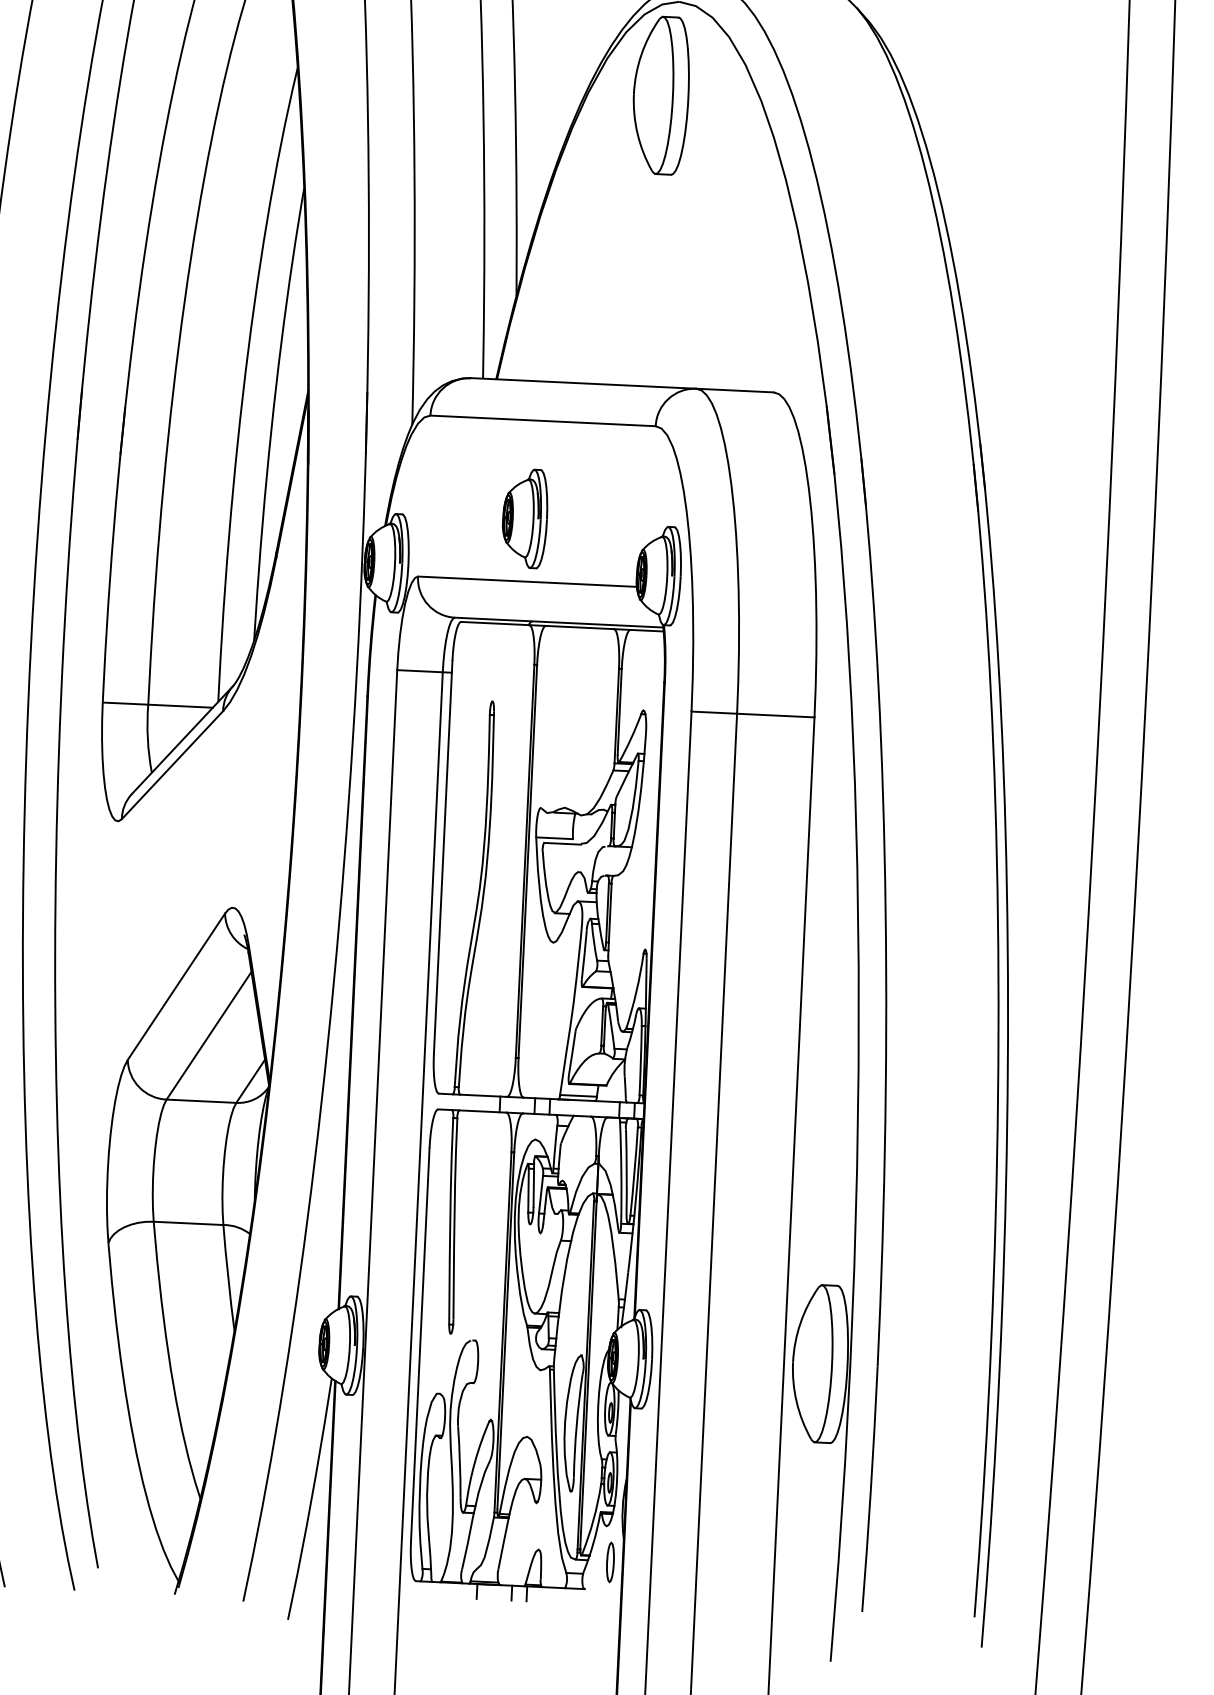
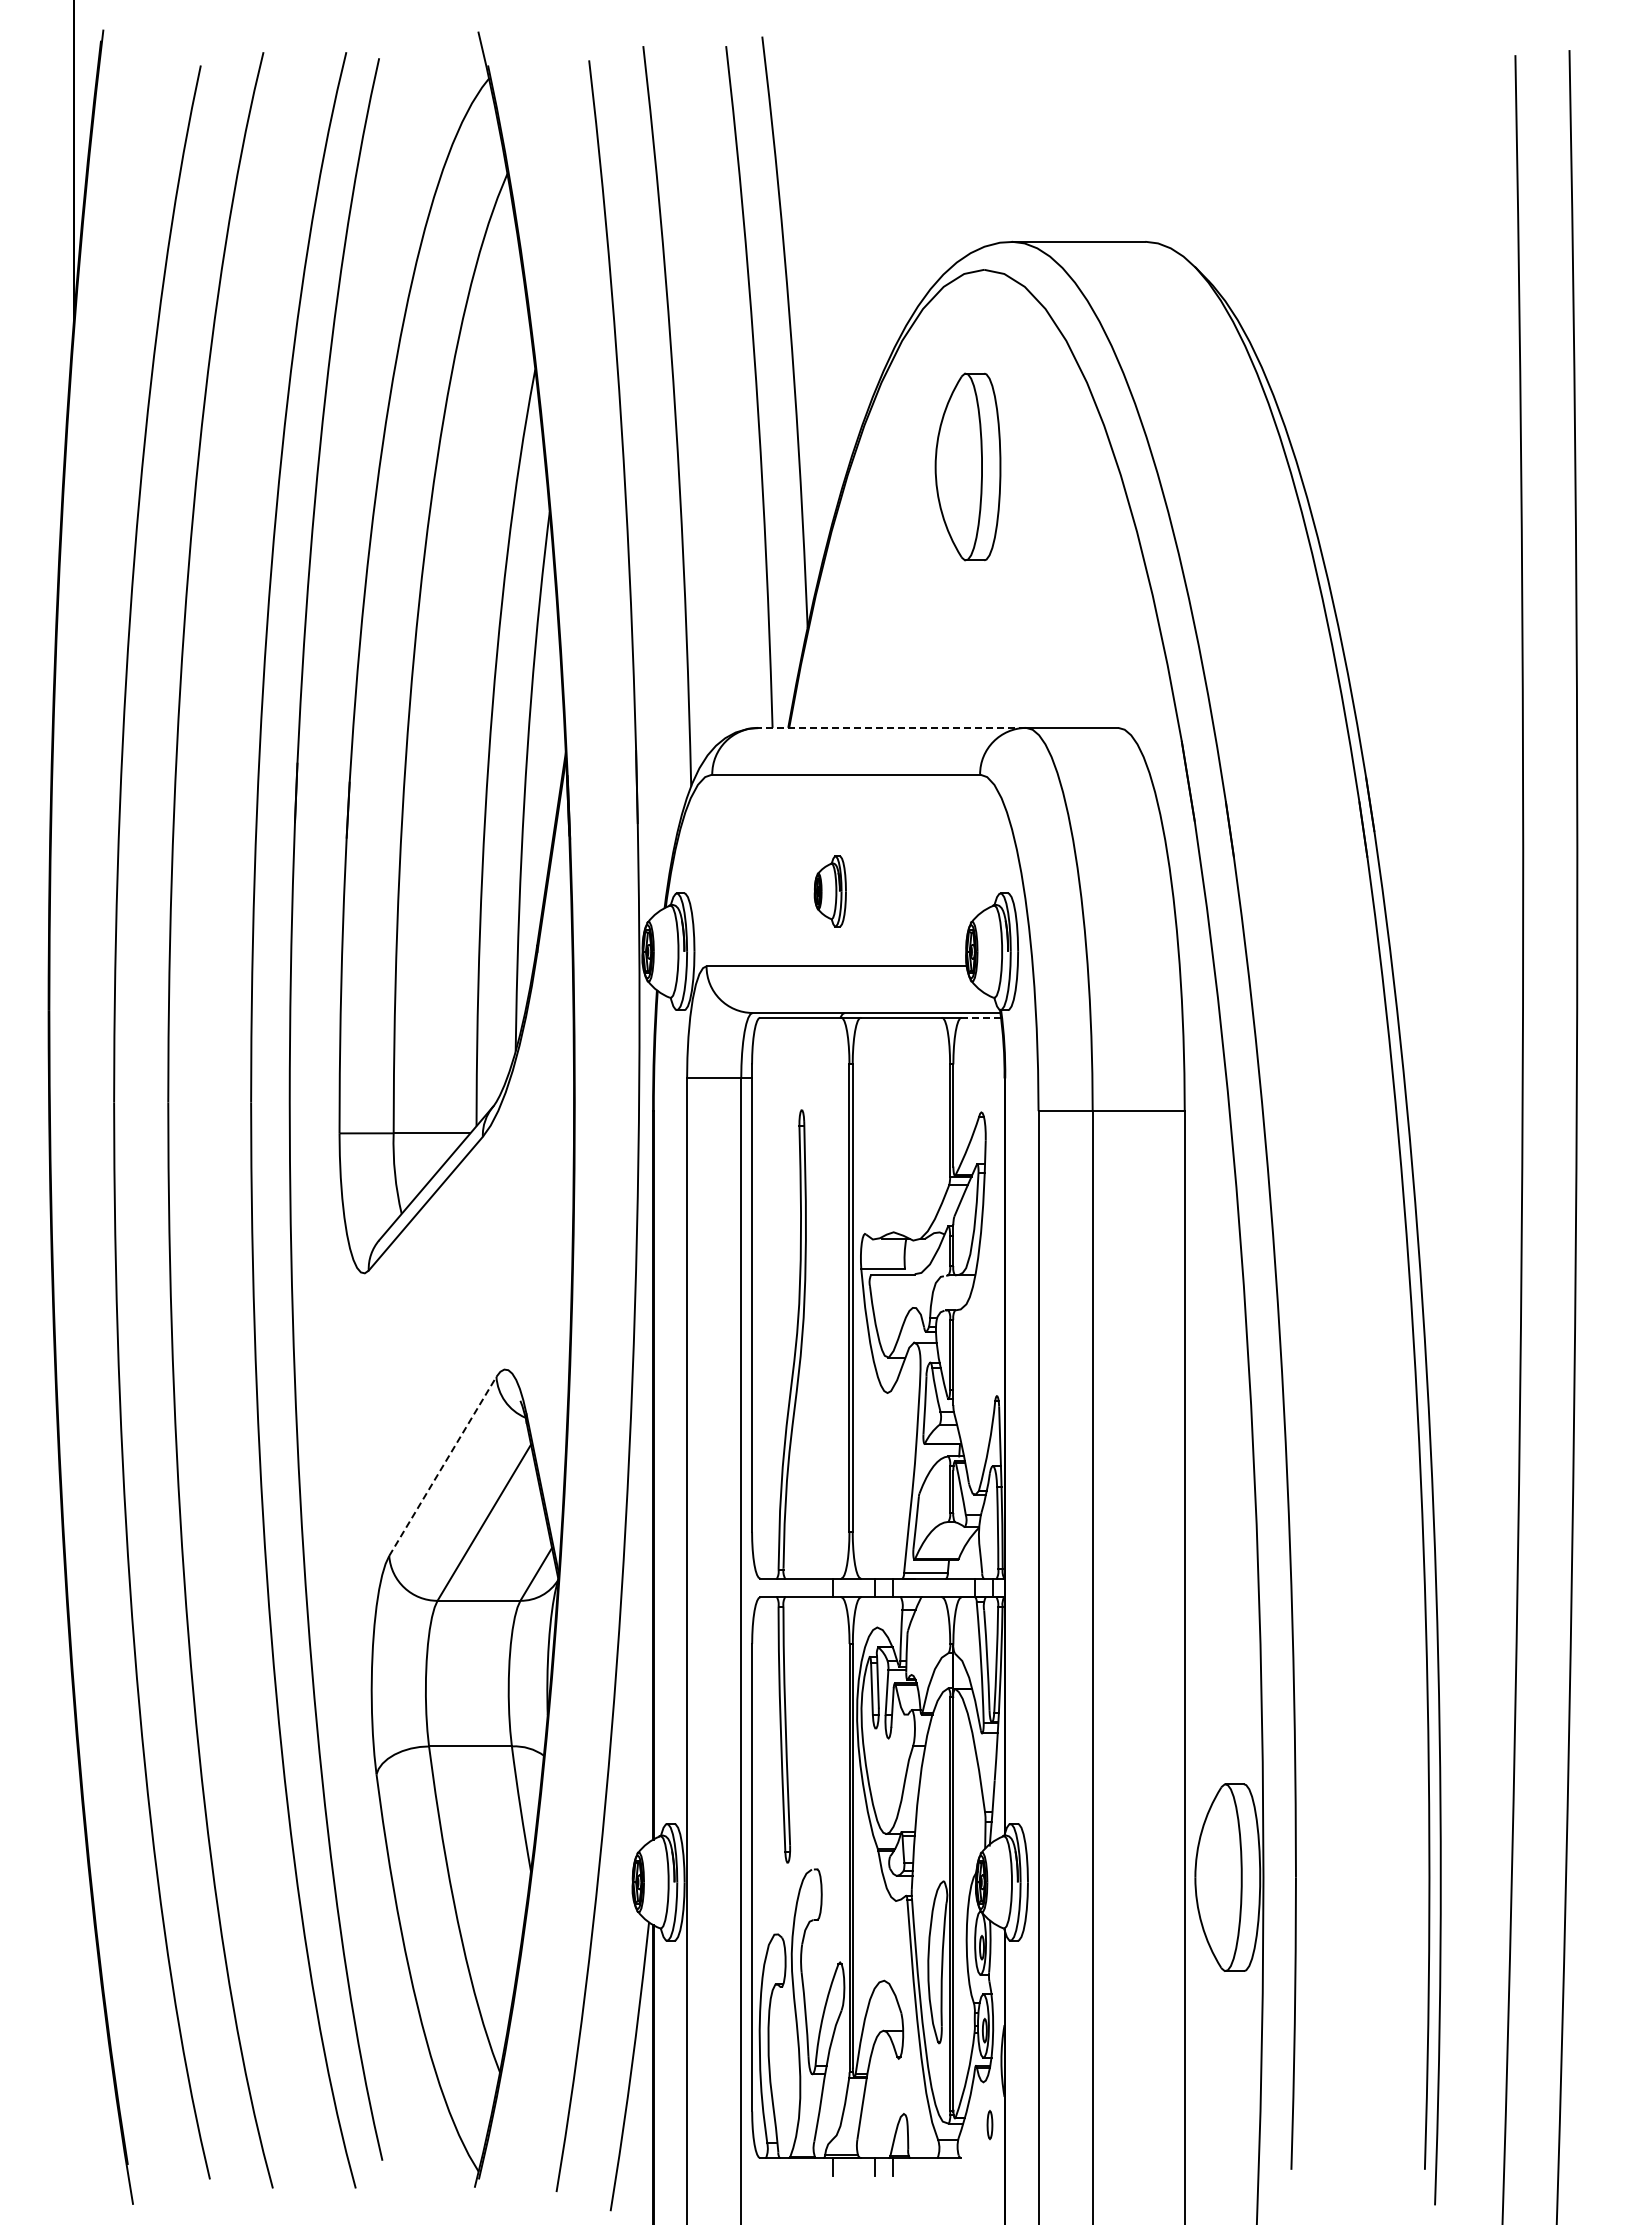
part: (660, 95) -> (967, 466), moved
line: (583, 383) -> (892, 727), solid -> dashed
part: (525, 518) -> (830, 891), size x0.6
line: (647, 630) -> (981, 1017), solid -> dashed
line: (177, 986) -> (443, 1465), solid -> dashed
part: (610, 1561) -> (989, 2124), size x0.6

